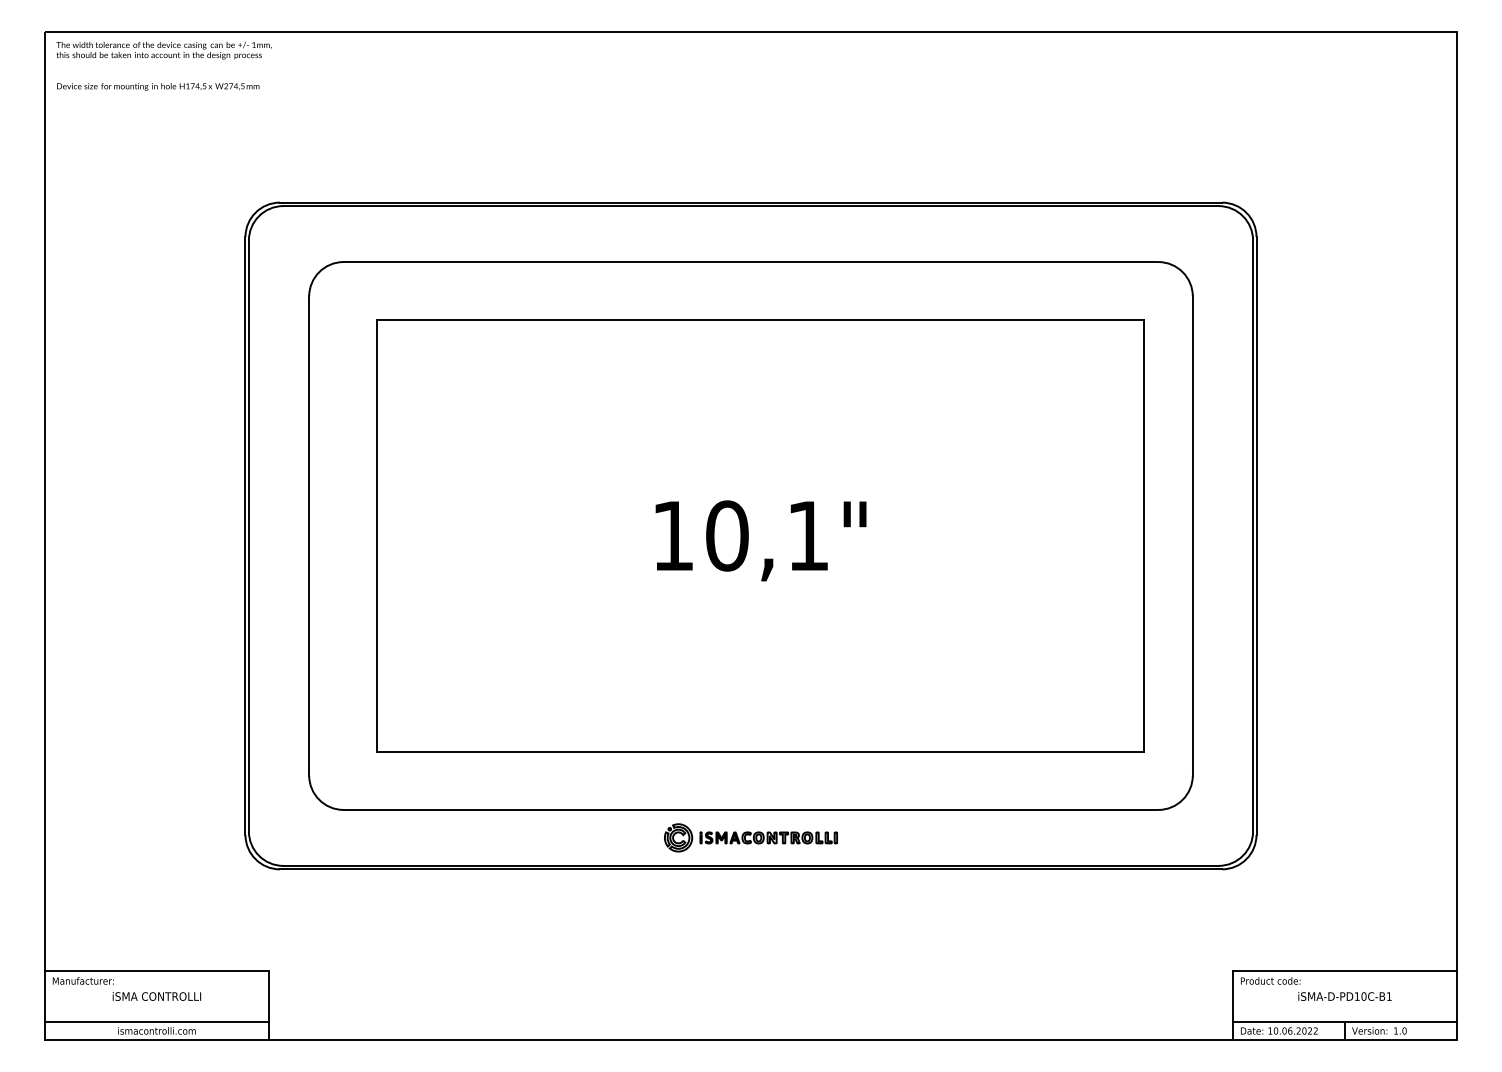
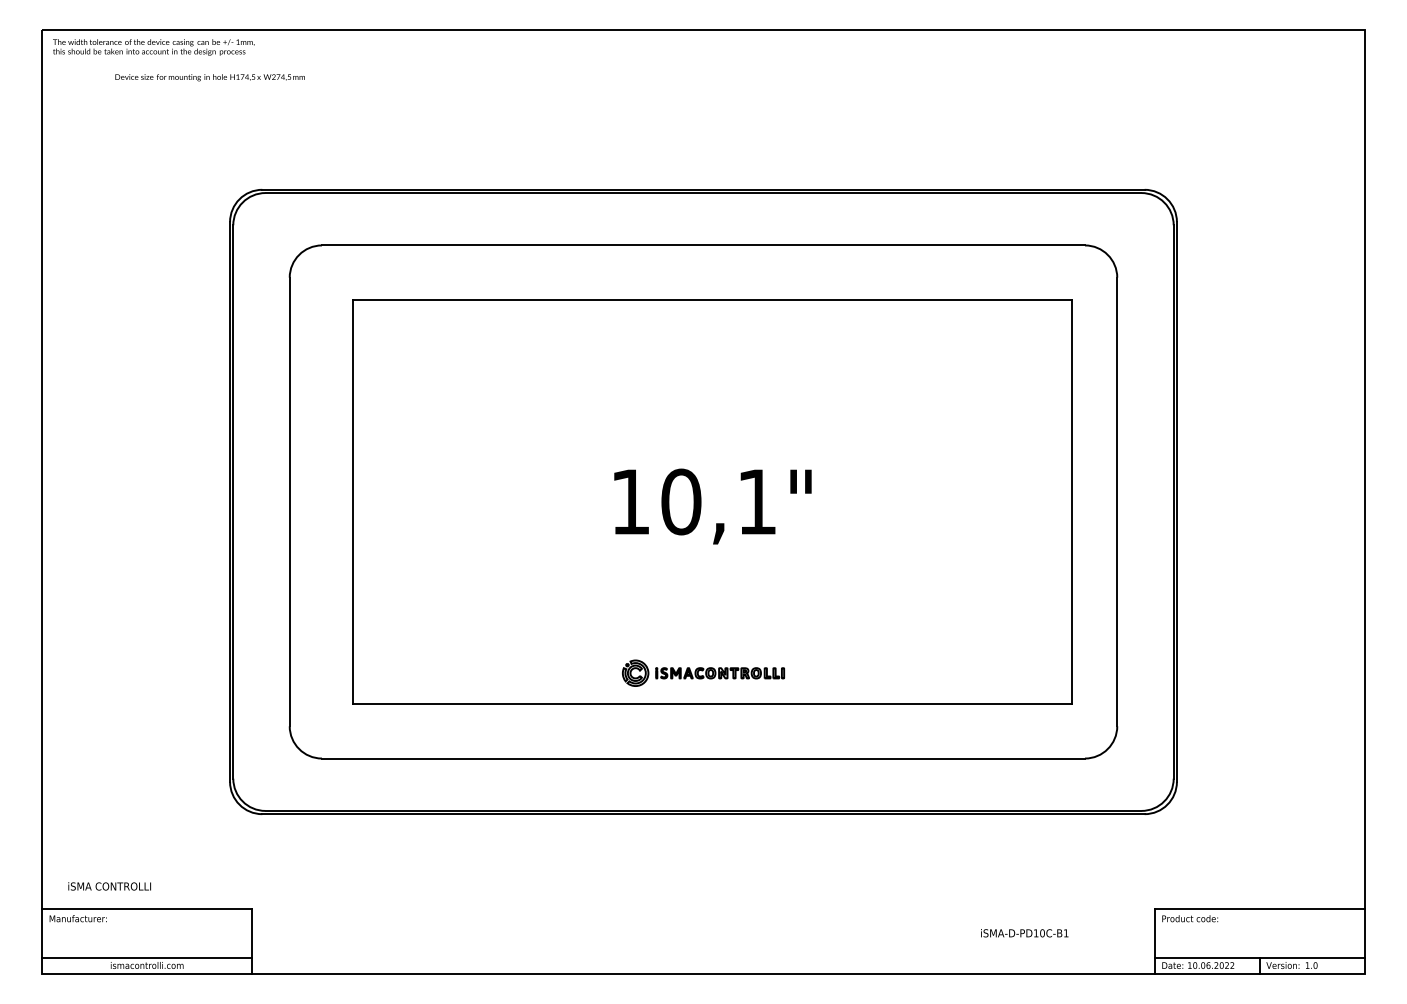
text: (158, 86) -> (210, 77), moved
part: (750, 837) -> (703, 672), moved
text: (156, 996) -> (109, 886), moved
text: (1344, 996) -> (1024, 933), moved

